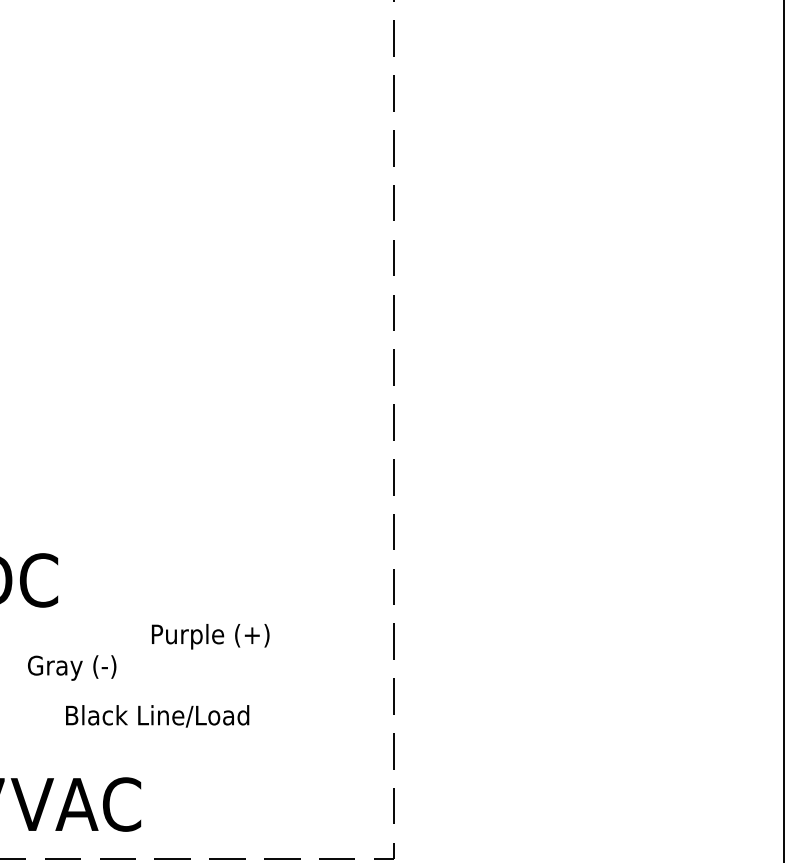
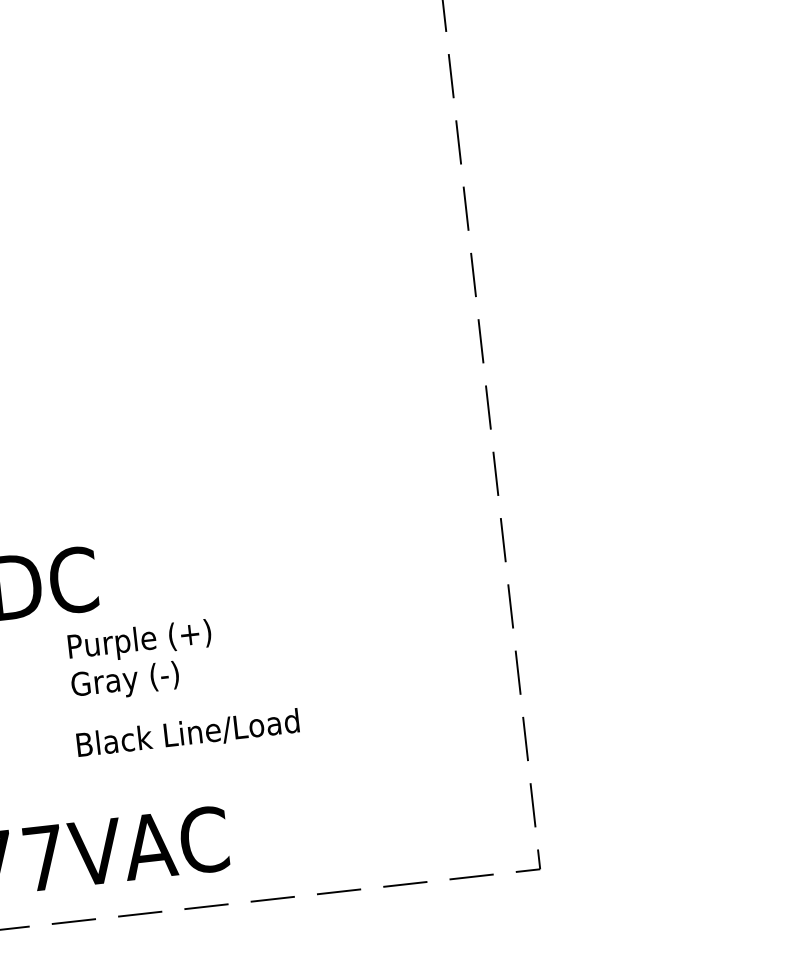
text: (210, 636) -> (139, 641), moved
text: (157, 716) -> (188, 734), moved

